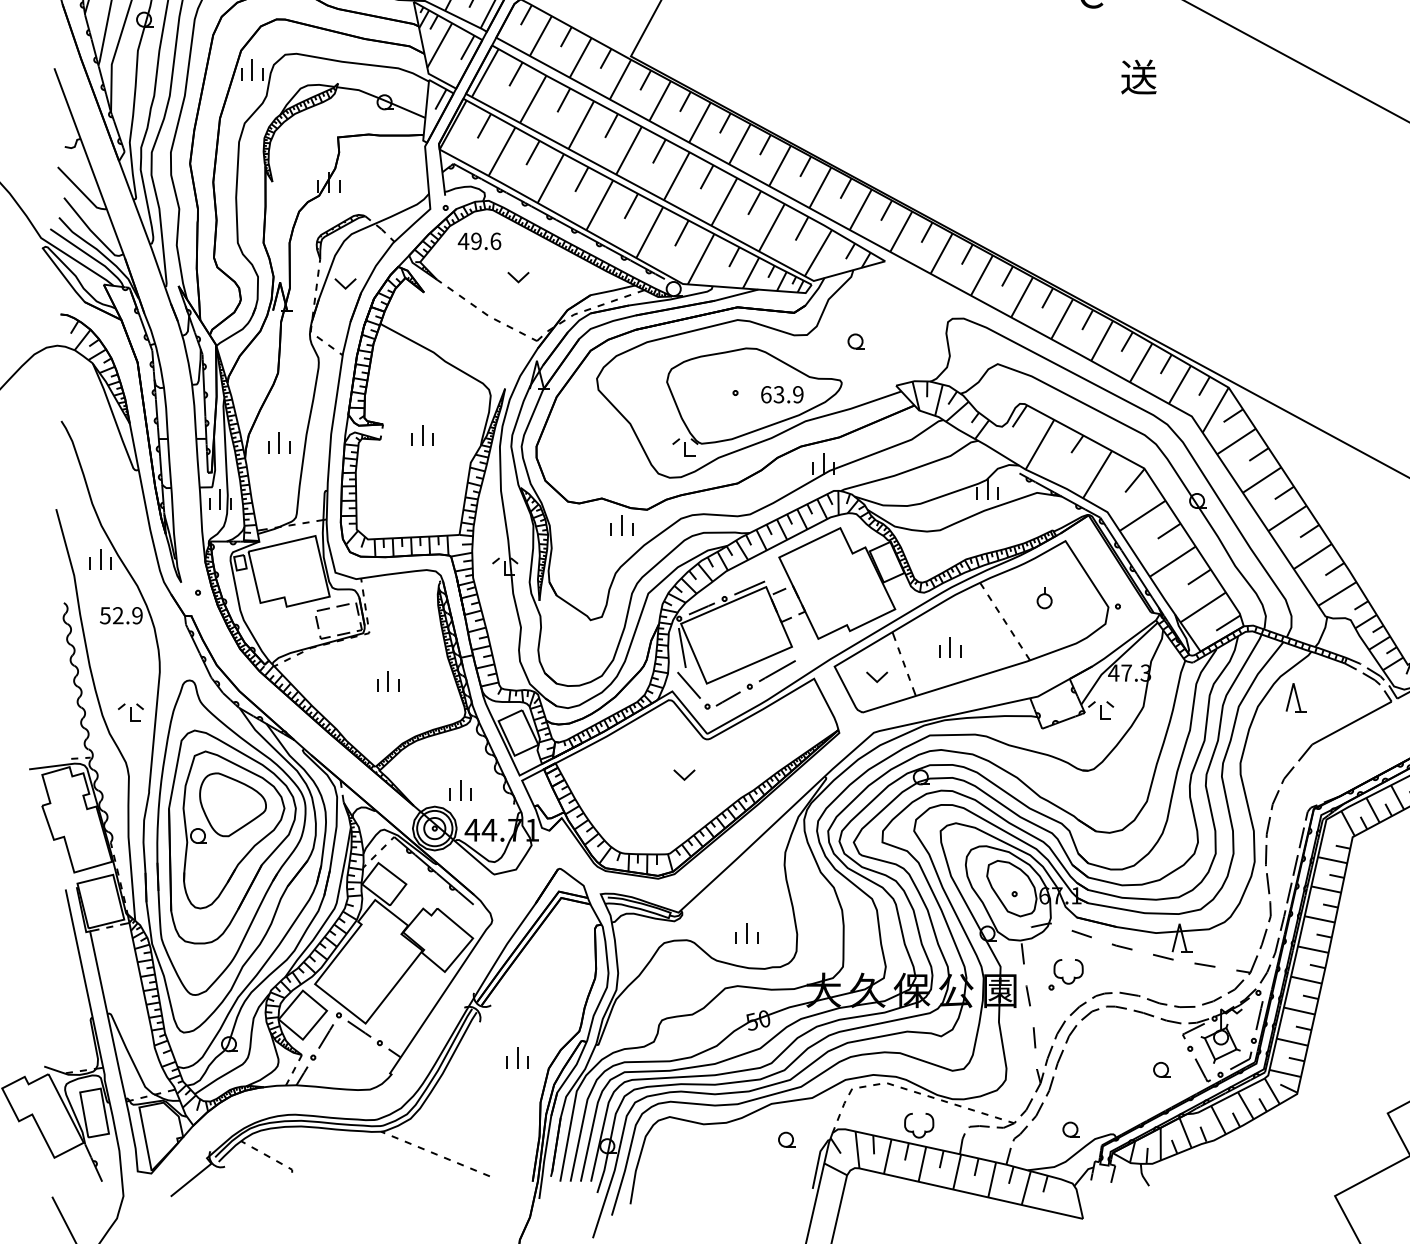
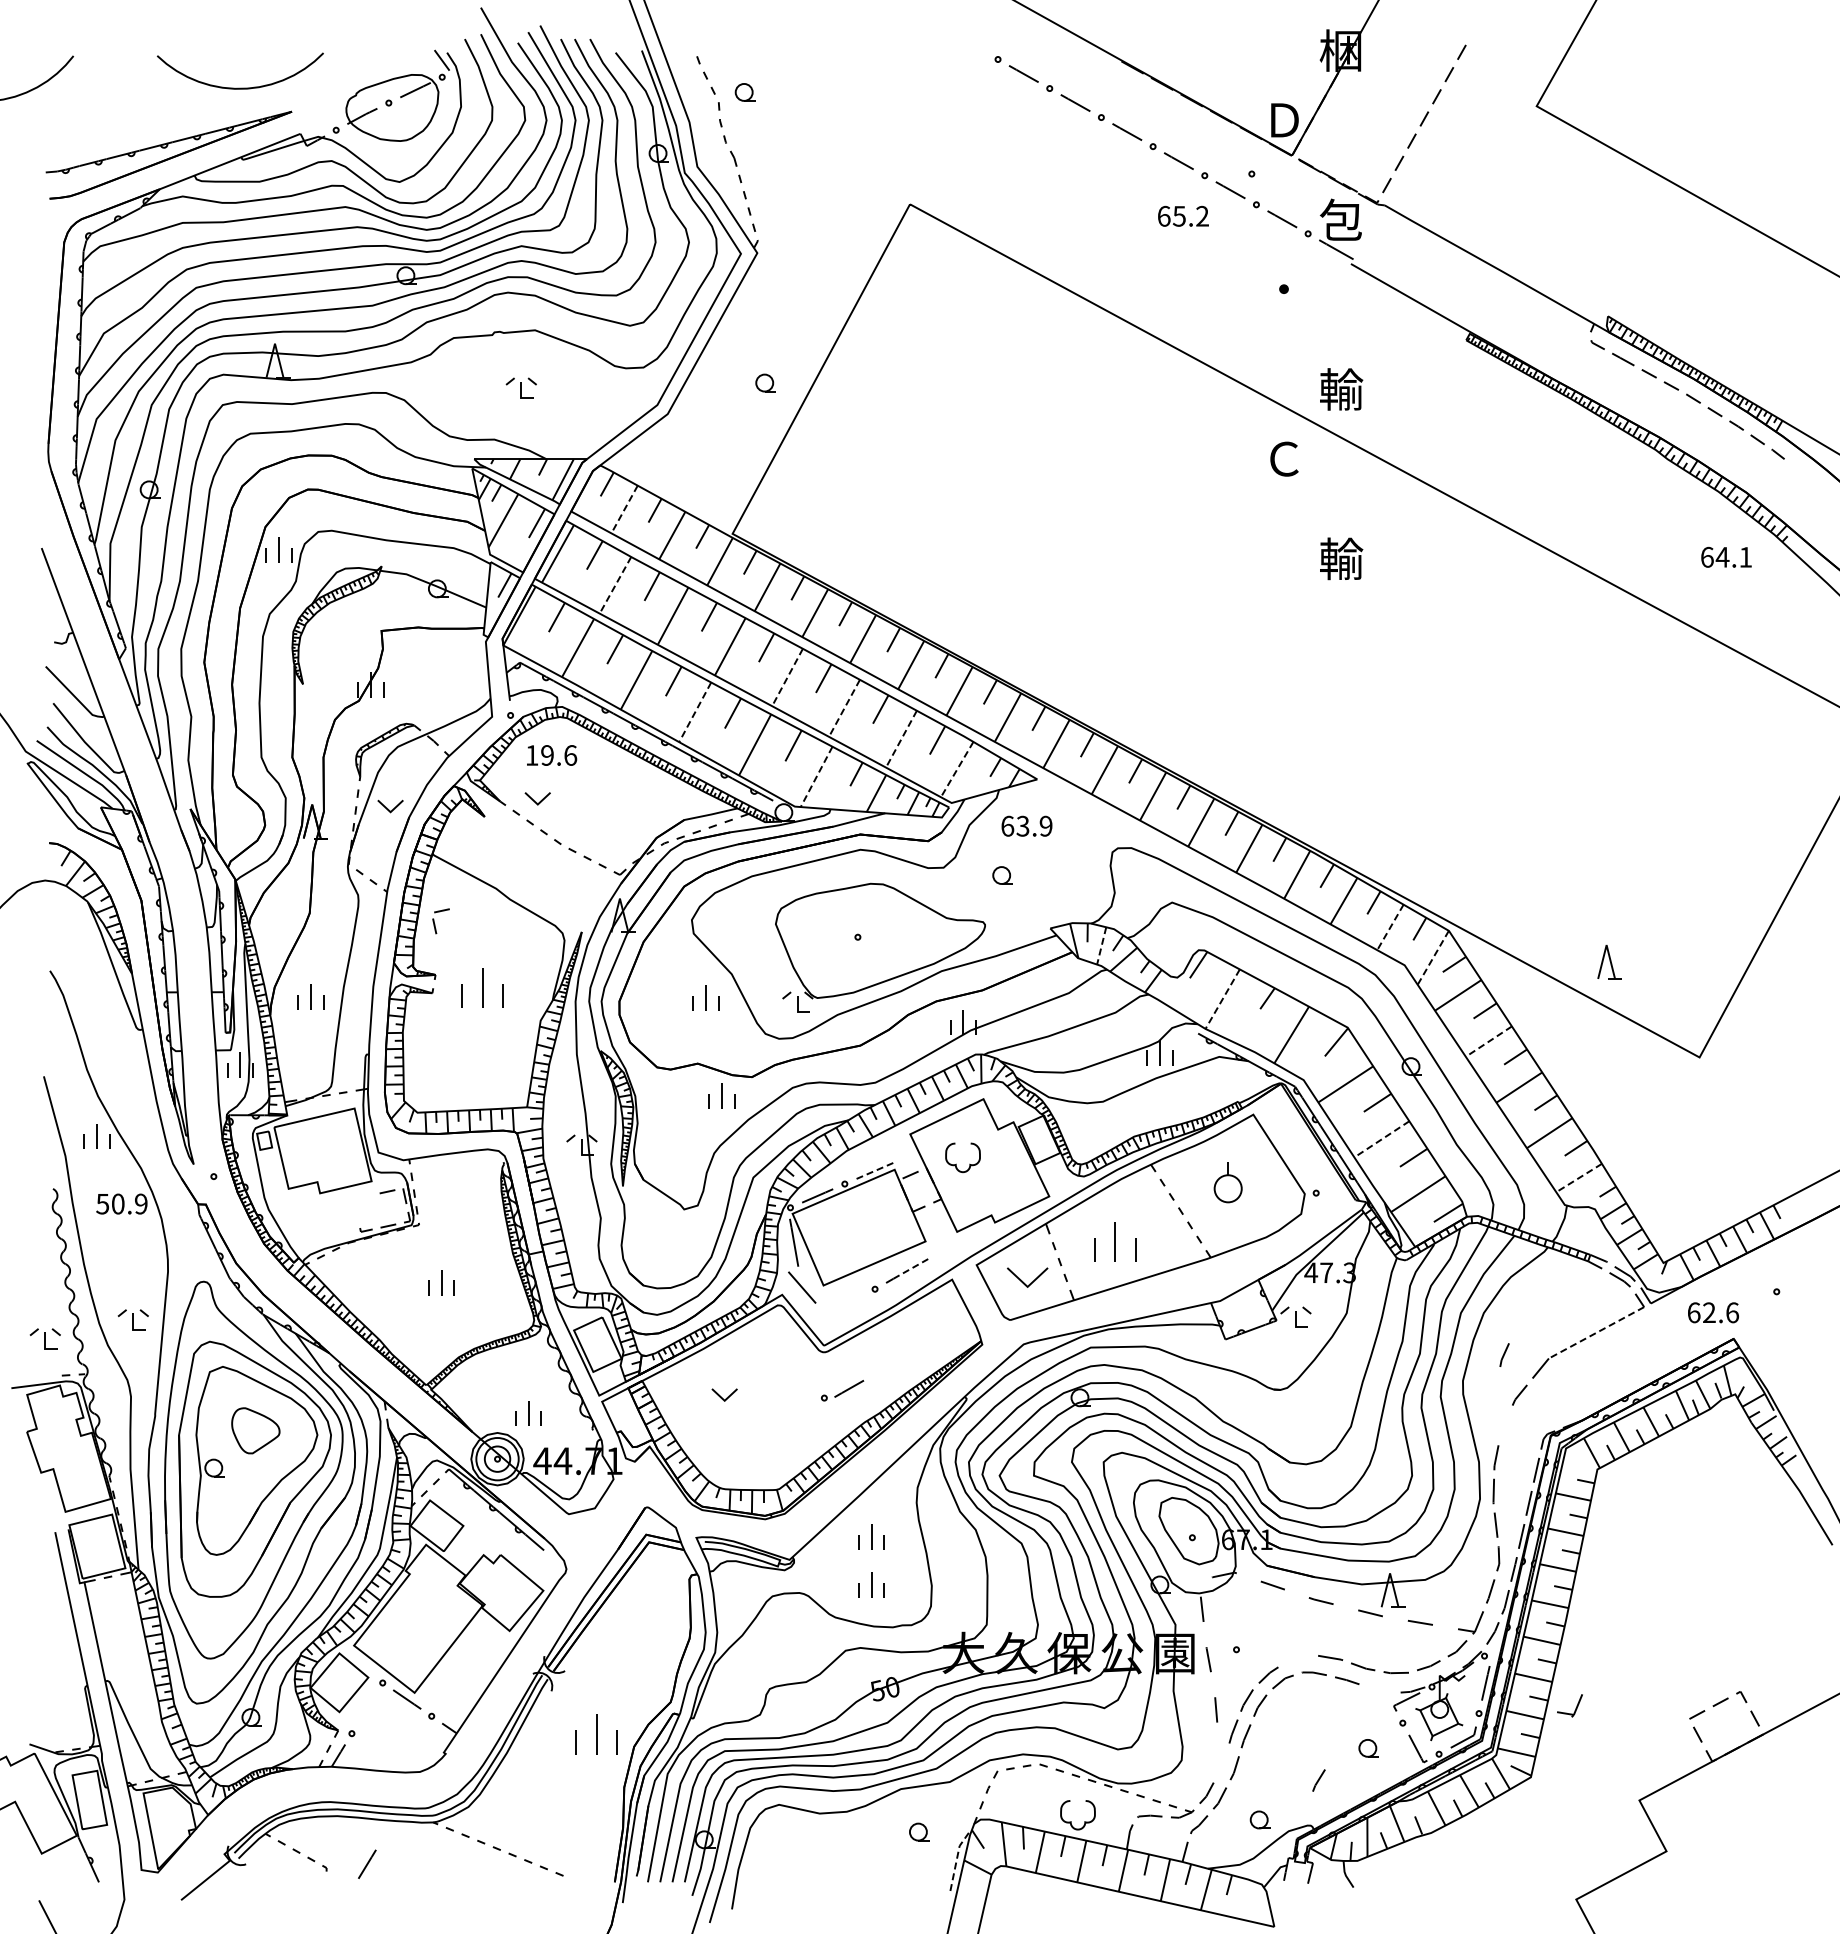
line: (540, 36) -> (624, 509), solid -> dashed
text: (1139, 76) -> (1341, 558), 送 -> 輸
line: (533, 99) -> (615, 585), solid -> dashed
line: (676, 176) -> (787, 677), solid -> dashed
line: (724, 202) -> (844, 708), solid -> dashed
line: (600, 205) -> (695, 712), solid -> dashed
line: (771, 228) -> (901, 739), solid -> dashed
text: (463, 241) -> (531, 755), 49.6 -> 19.6
line: (817, 253) -> (956, 769), solid -> dashed
line: (700, 259) -> (816, 777), solid -> dashed
part: (518, 277) -> (537, 798), moved
line: (1179, 384) -> (1390, 927), solid -> dashed
text: (781, 394) -> (1026, 825), moved
line: (938, 400) -> (1101, 946), solid -> dashed
line: (1215, 410) -> (1433, 958), solid -> dashed
part: (422, 435) -> (482, 988), size x1.6
part: (608, 443) -> (705, 997), added
line: (1039, 444) -> (1222, 999), solid -> dashed
line: (1261, 480) -> (1488, 1041), solid -> dashed
line: (1172, 561) -> (1381, 1139), solid -> dashed
line: (749, 588) -> (874, 1171), solid -> dashed
line: (1337, 594) -> (1579, 1178), solid -> dashed
part: (1044, 598) -> (1228, 1183), size x1.6
text: (117, 615) -> (117, 1203), 52.9 -> 50.9
part: (322, 618) -> (440, 921), moved
part: (950, 646) -> (1115, 1241), size x1.6
line: (781, 669) -> (912, 1268), solid -> dashed
part: (877, 676) -> (1027, 1277), size x1.6
part: (1295, 696) -> (1609, 961), moved
part: (722, 700) -> (842, 1390), moved
line: (1351, 723) -> (1596, 1333), solid -> dashed
part: (56, 727) -> (44, 1338), added
part: (684, 774) -> (724, 1394), moved
part: (1275, 799) -> (1504, 1354), moved
part: (232, 804) -> (255, 1430), size x0.6
part: (746, 893) -> (871, 1536), added
part: (1063, 976) -> (956, 1163), moved
part: (1102, 995) -> (1297, 1659), removed
line: (1170, 1020) -> (1379, 1689), removed
line: (326, 1035) -> (367, 1863), moved
part: (1334, 1036) -> (1575, 1708), added
part: (517, 1057) -> (596, 1733), size x1.6
part: (1039, 1080) -> (1222, 1761), removed
line: (1119, 1096) -> (1318, 1780), added
line: (818, 1160) -> (957, 1857), solid -> dashed

